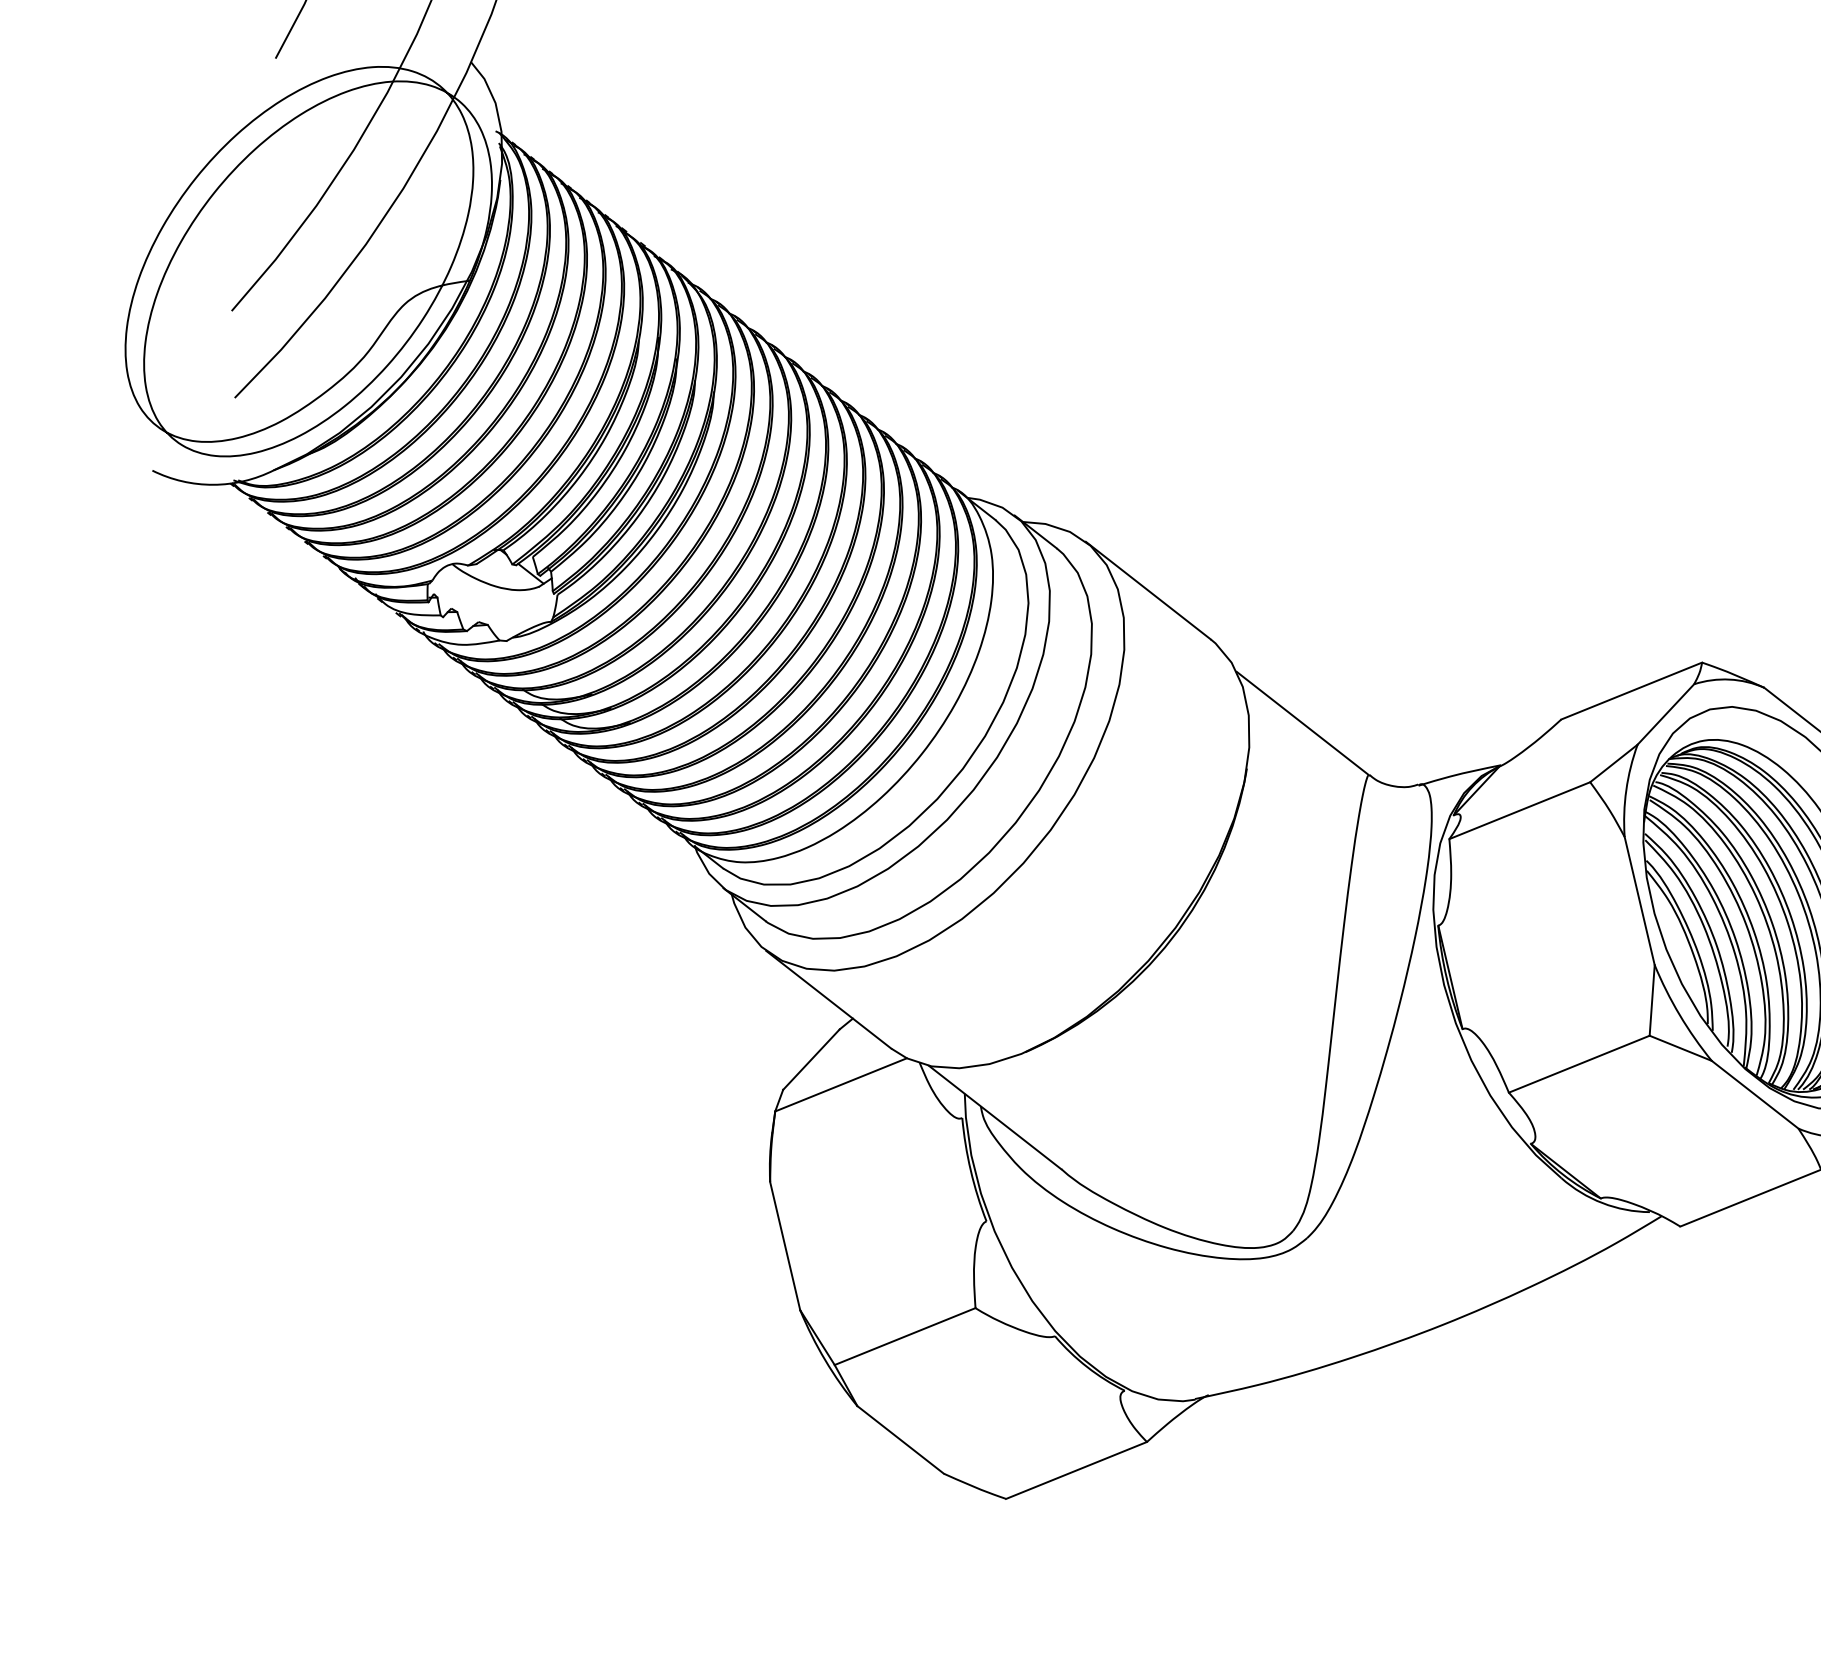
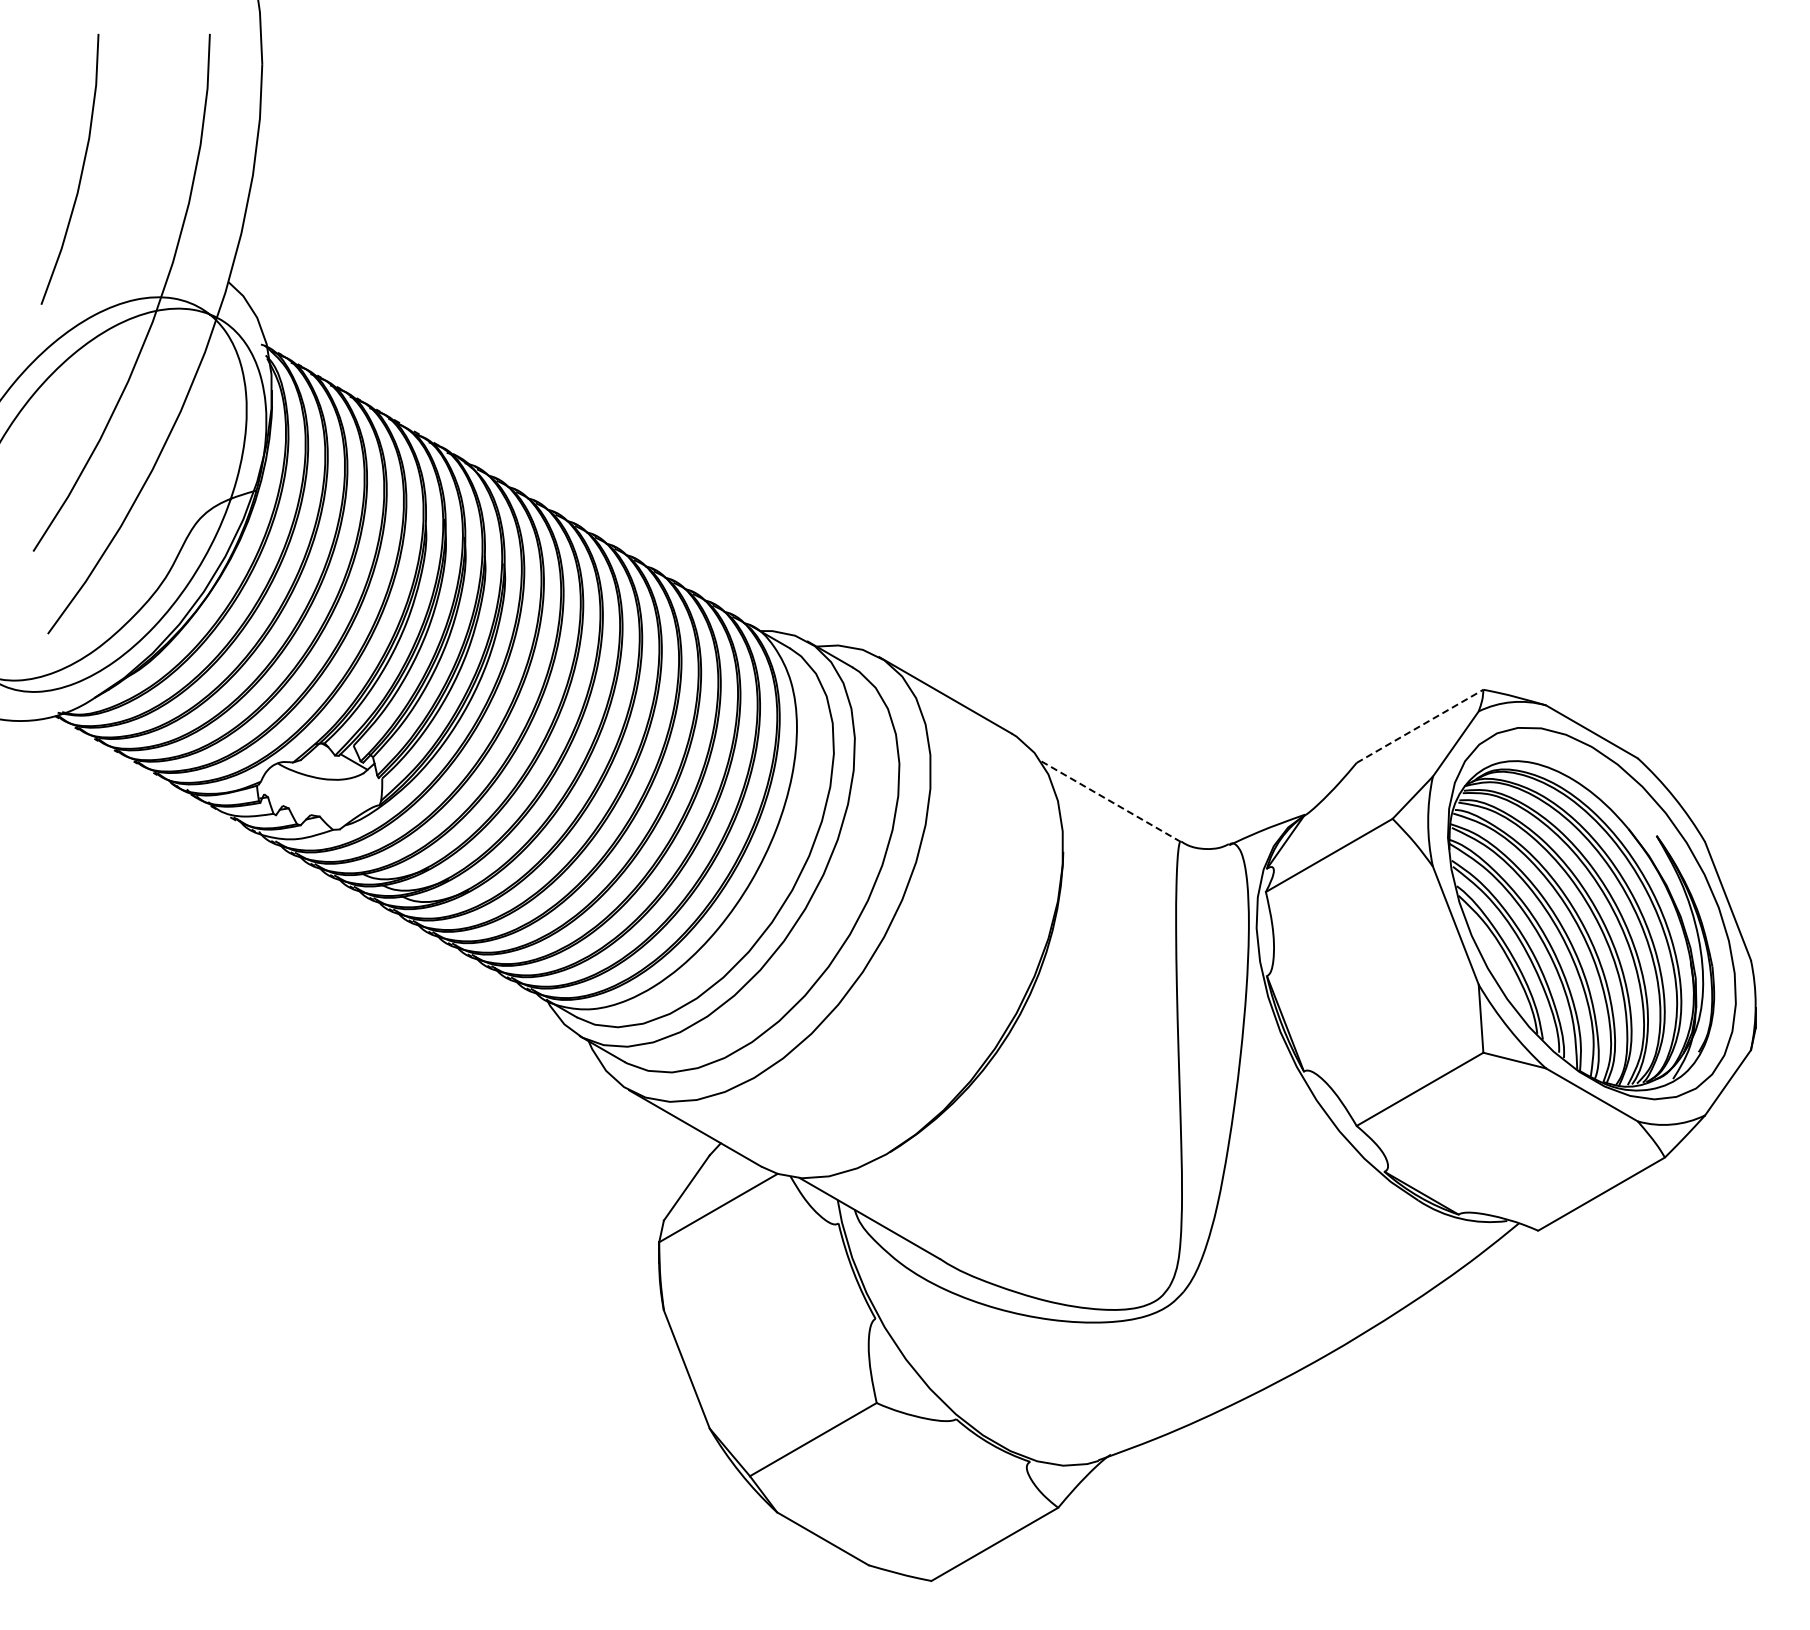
line: (1632, 691) -> (1420, 726), solid -> dashed
line: (1302, 723) -> (1110, 801), solid -> dashed

